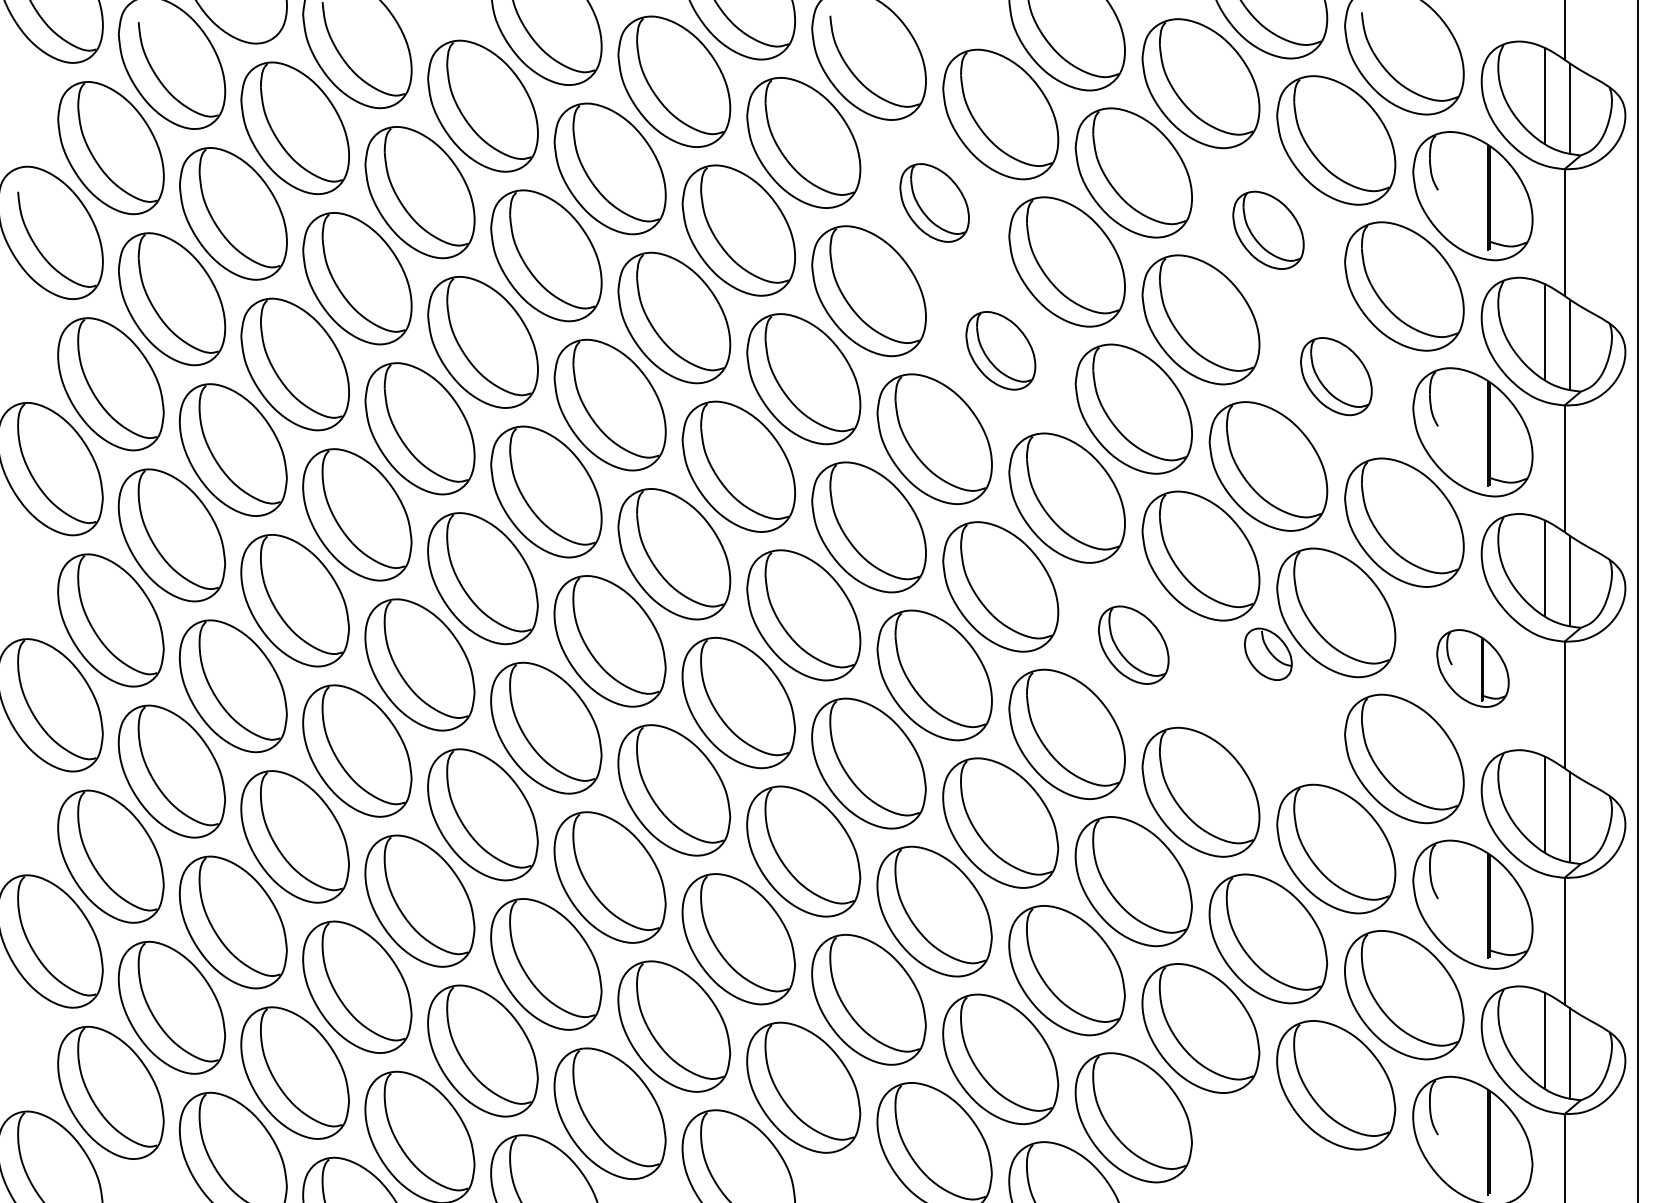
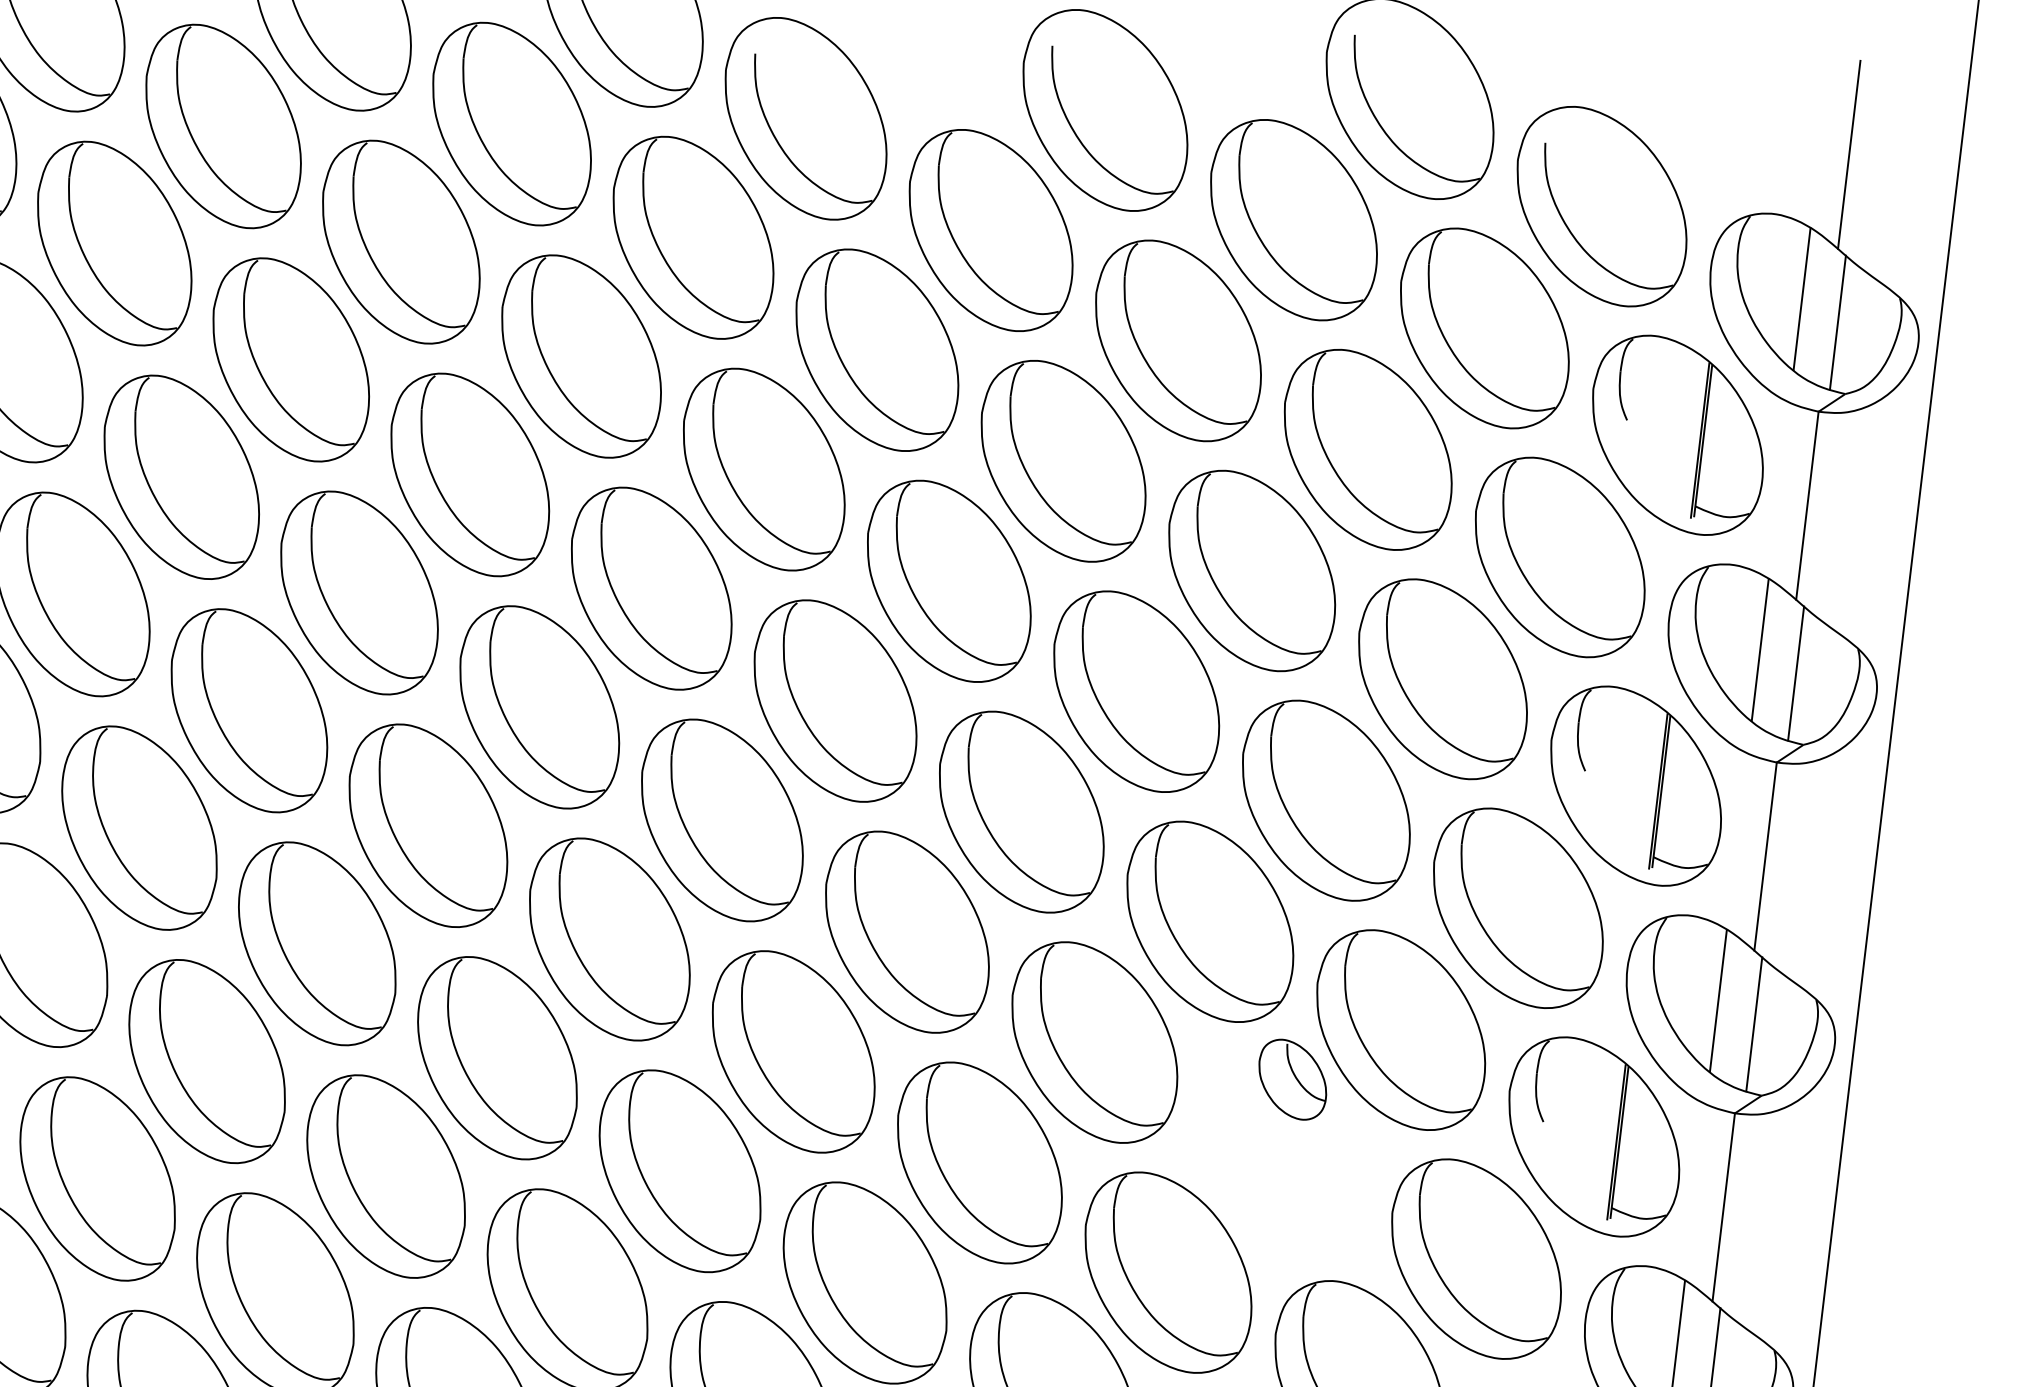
part: (934, 202) -> (876, 349), size x1.67
part: (1268, 230) -> (1368, 450), size x1.67
part: (1000, 350) -> (948, 580), size x1.67
part: (1336, 376) -> (1443, 679), size x1.67
part: (1133, 644) -> (1094, 1041), size x1.67
part: (1472, 668) -> (1593, 1136), size x1.67

